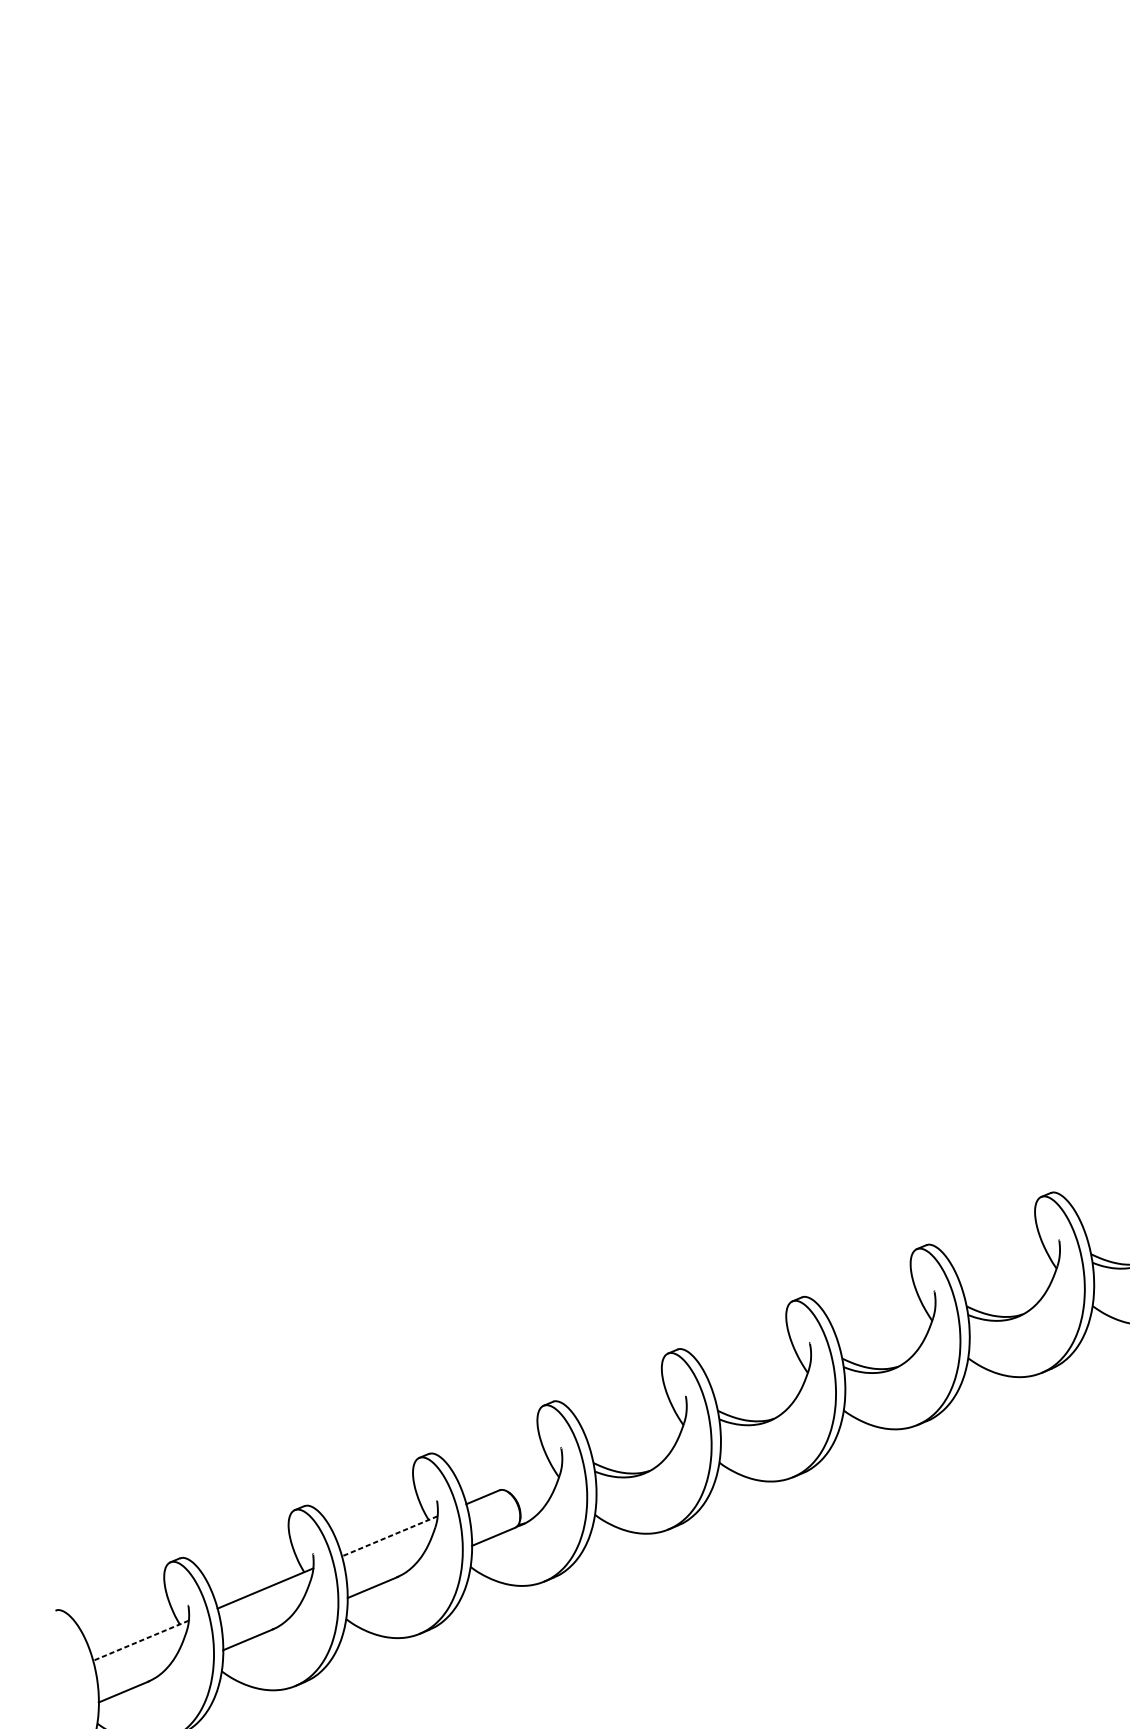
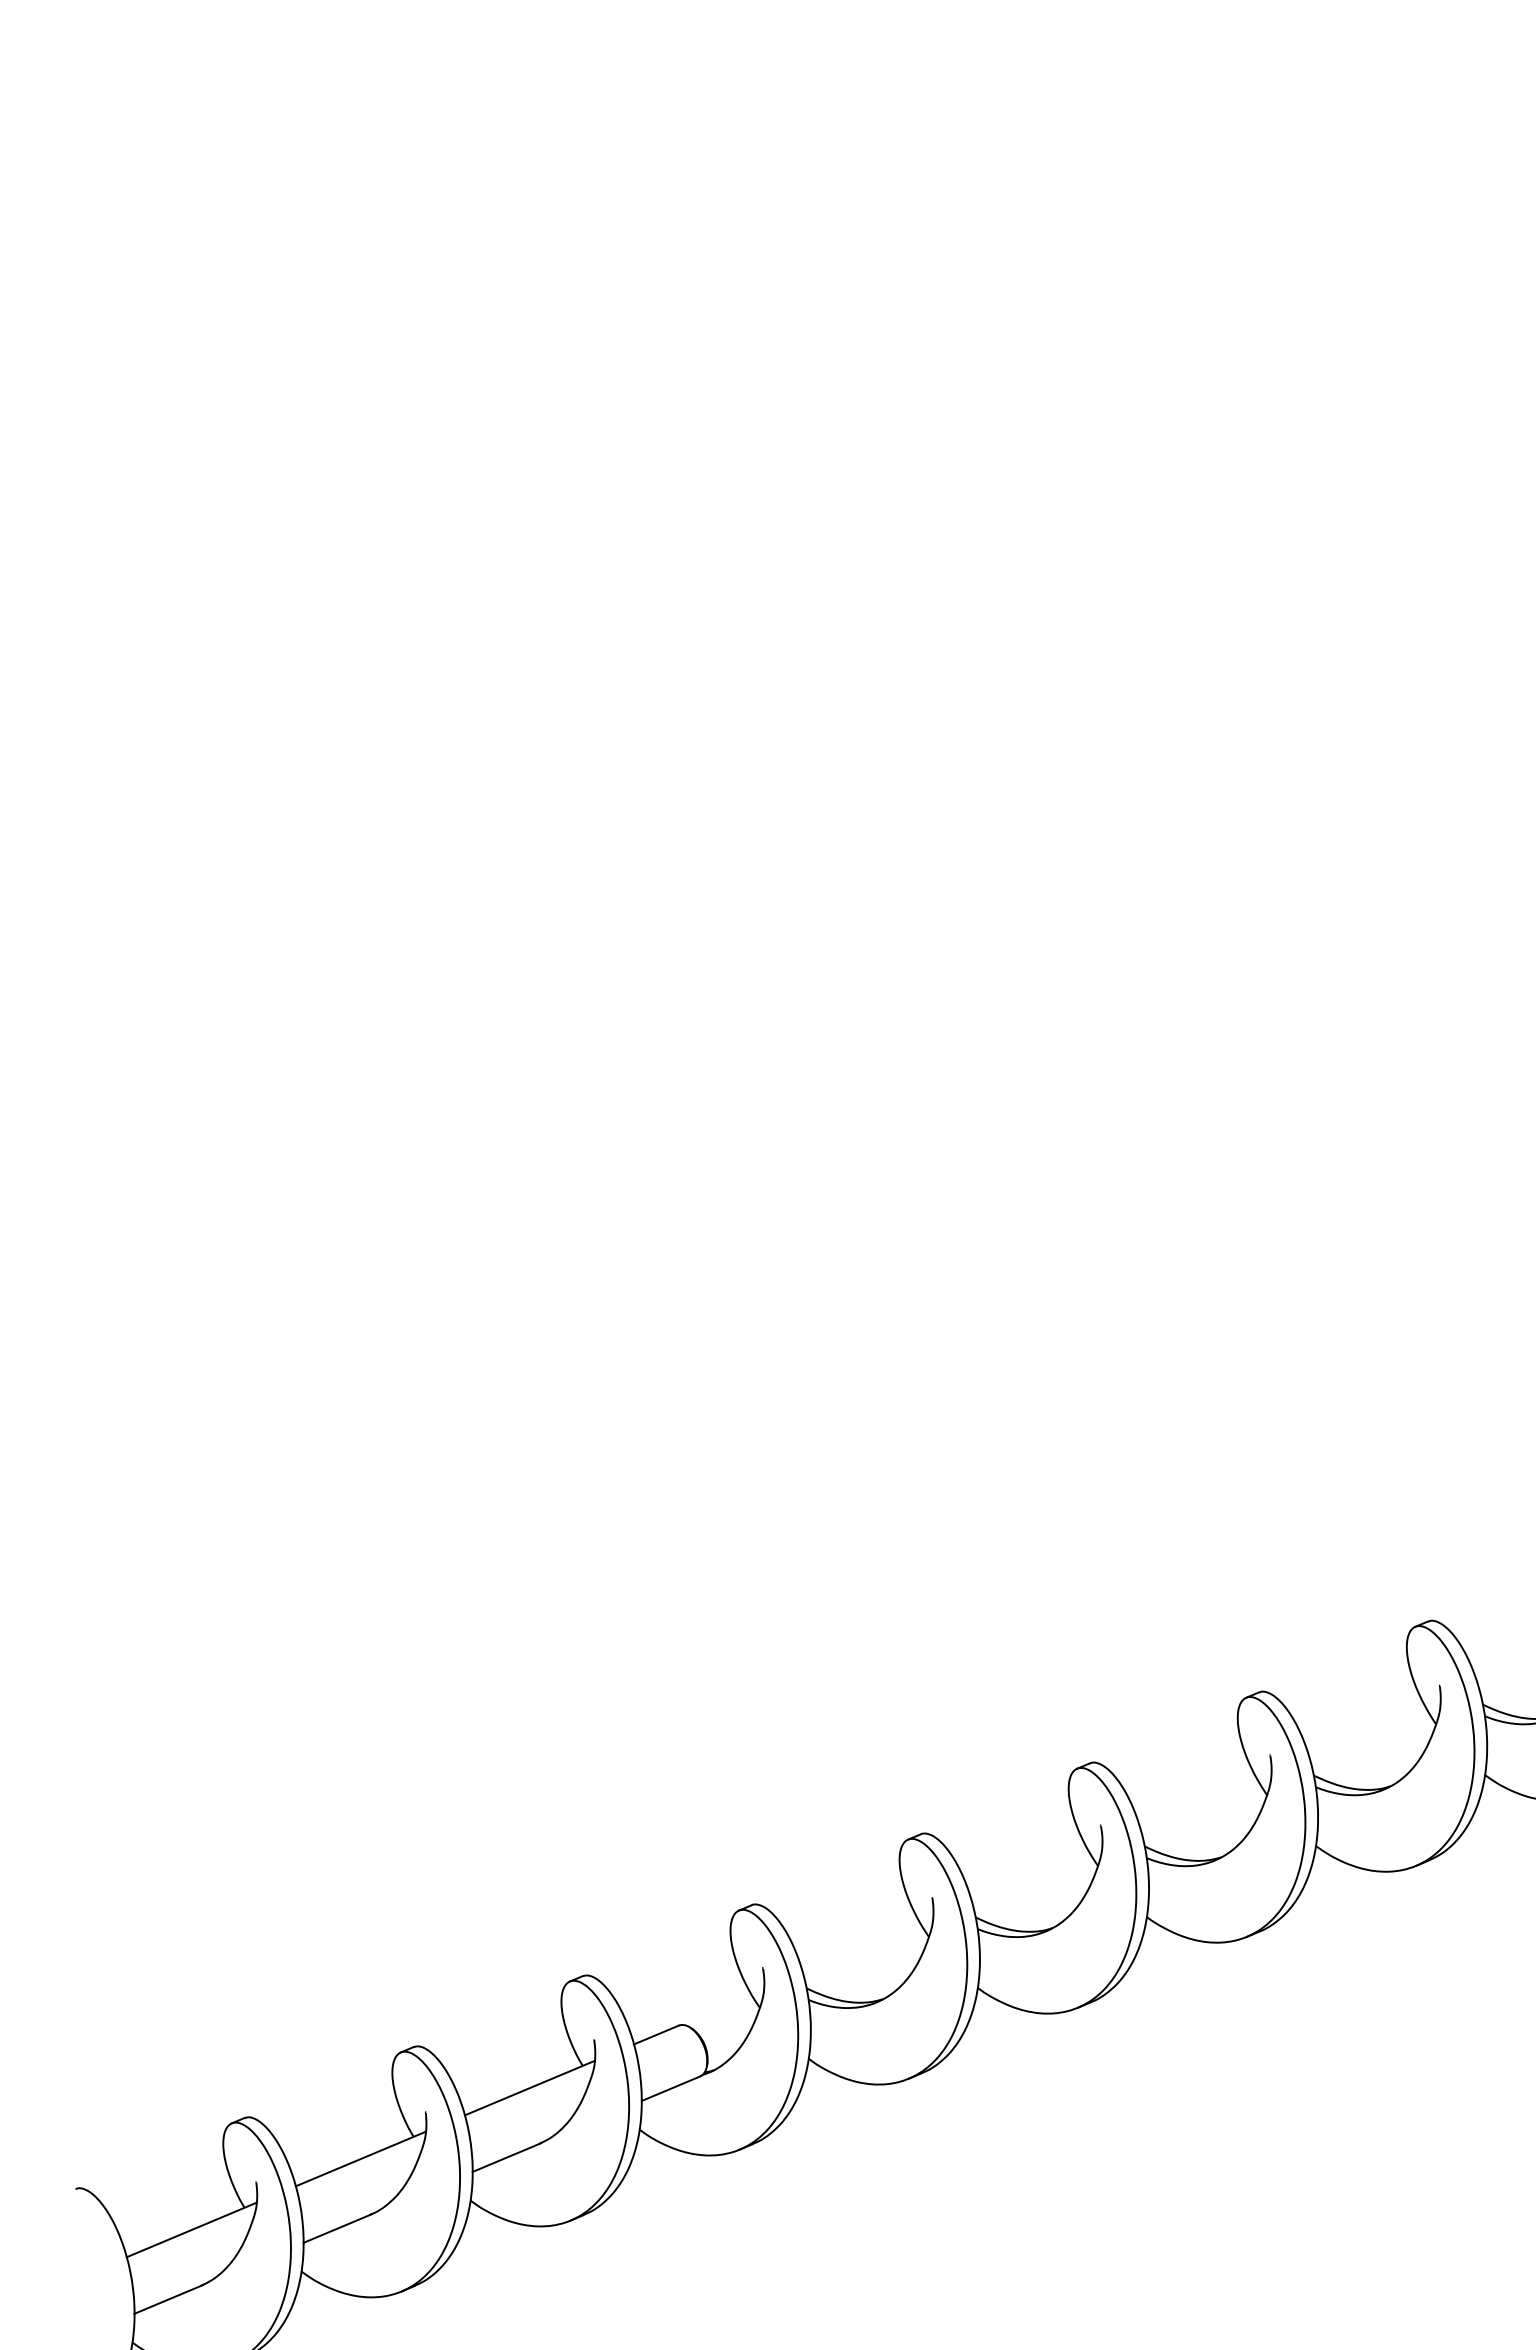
line: (389, 1536) -> (529, 2088), dashed -> solid
line: (140, 1640) -> (191, 2229), dashed -> solid

